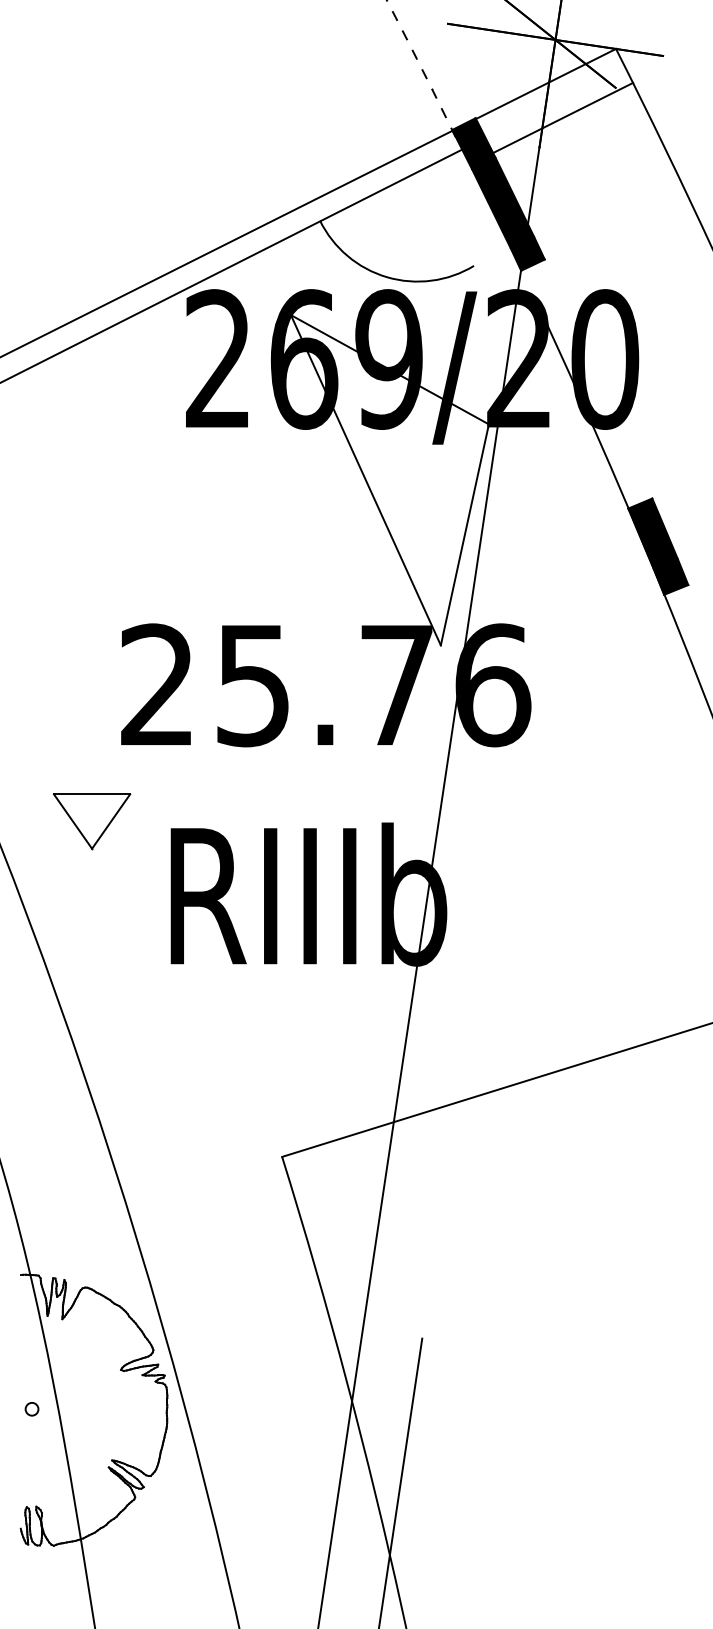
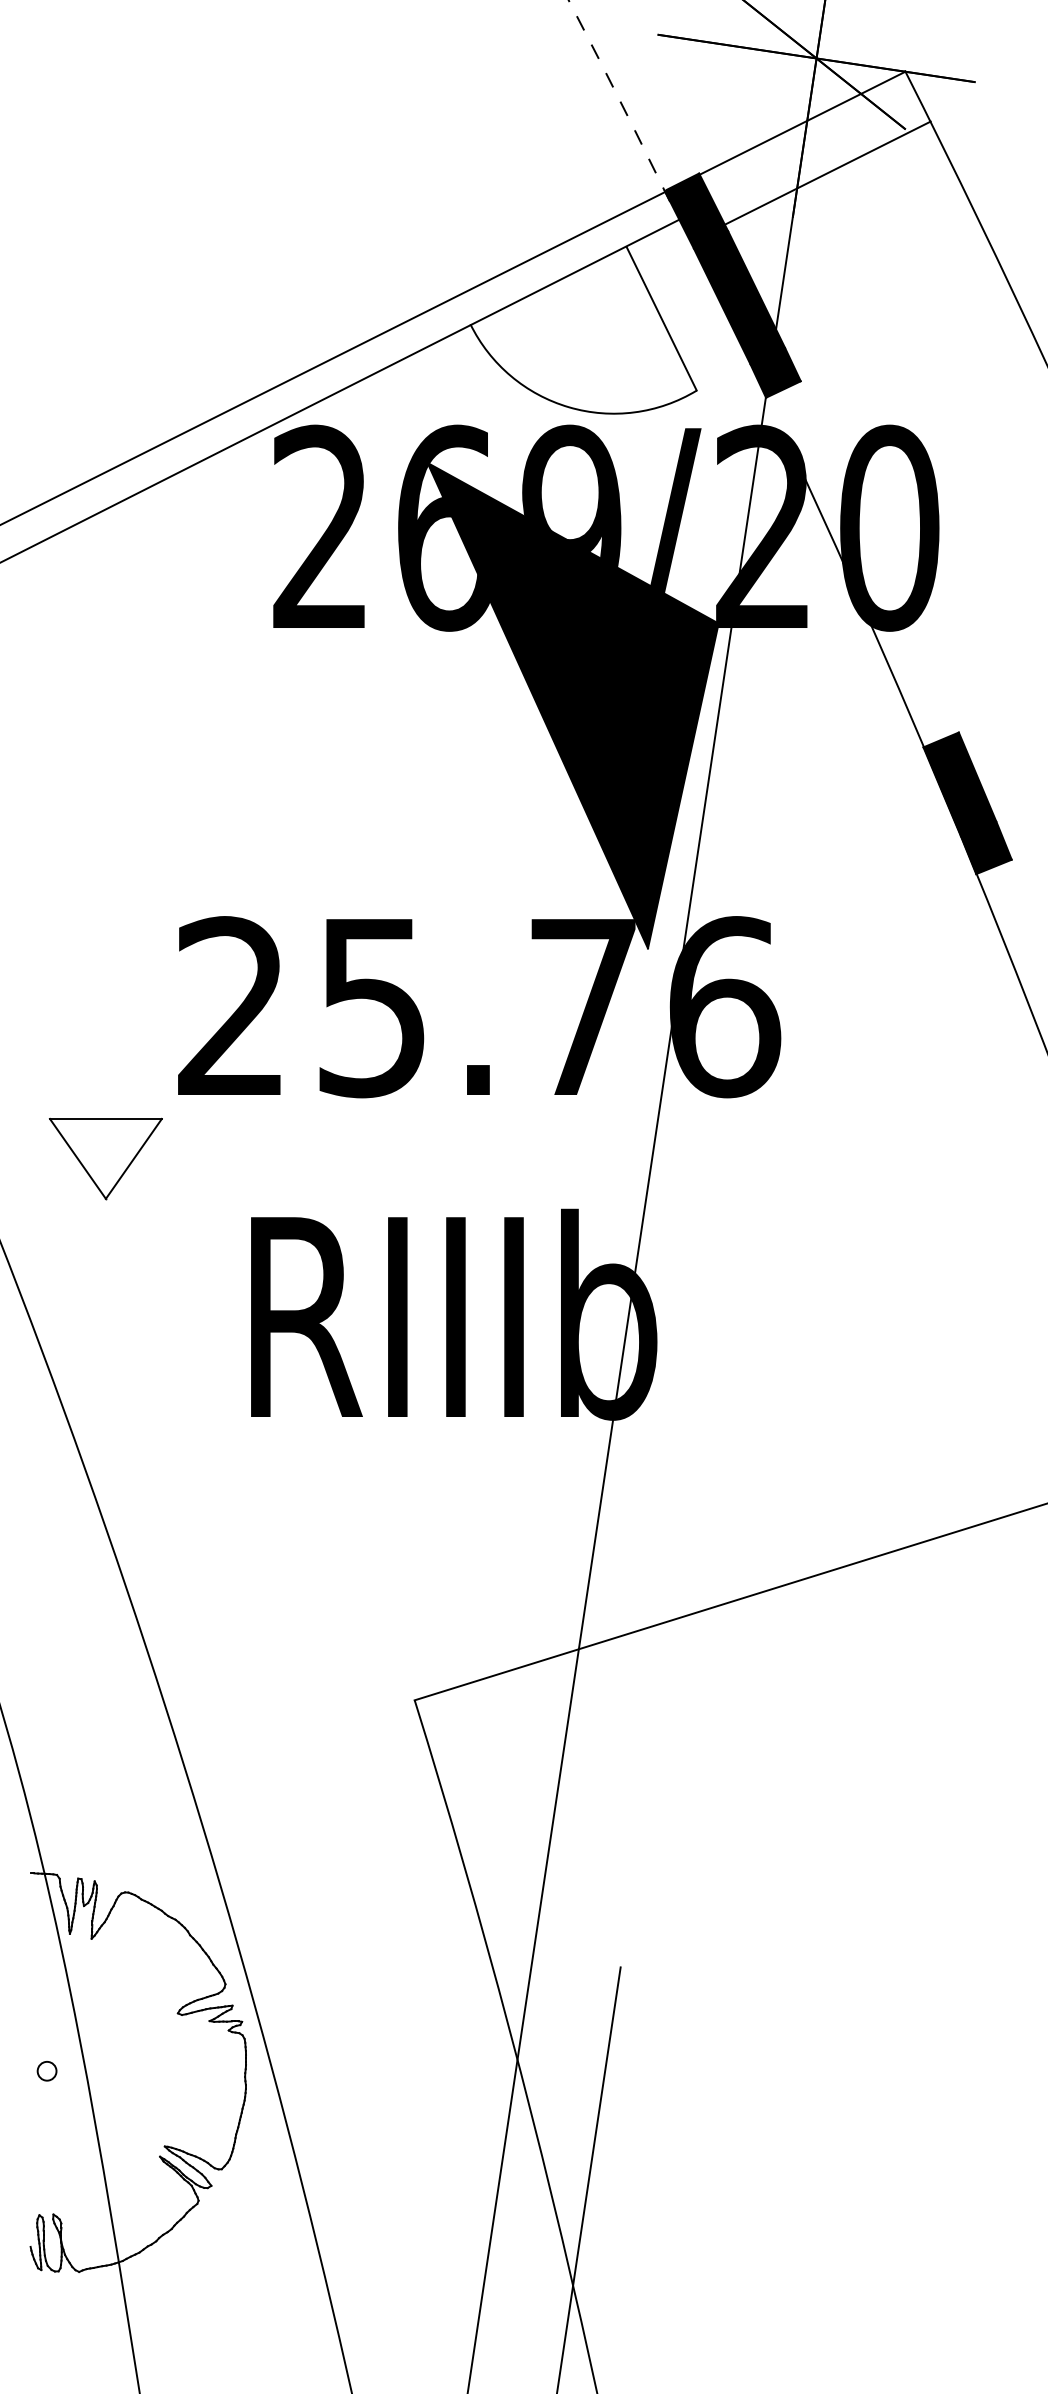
line: (450, 216) -> (662, 317), added
fill: (389, 480) -> (572, 706), added
part: (92, 821) -> (106, 1158), moved

